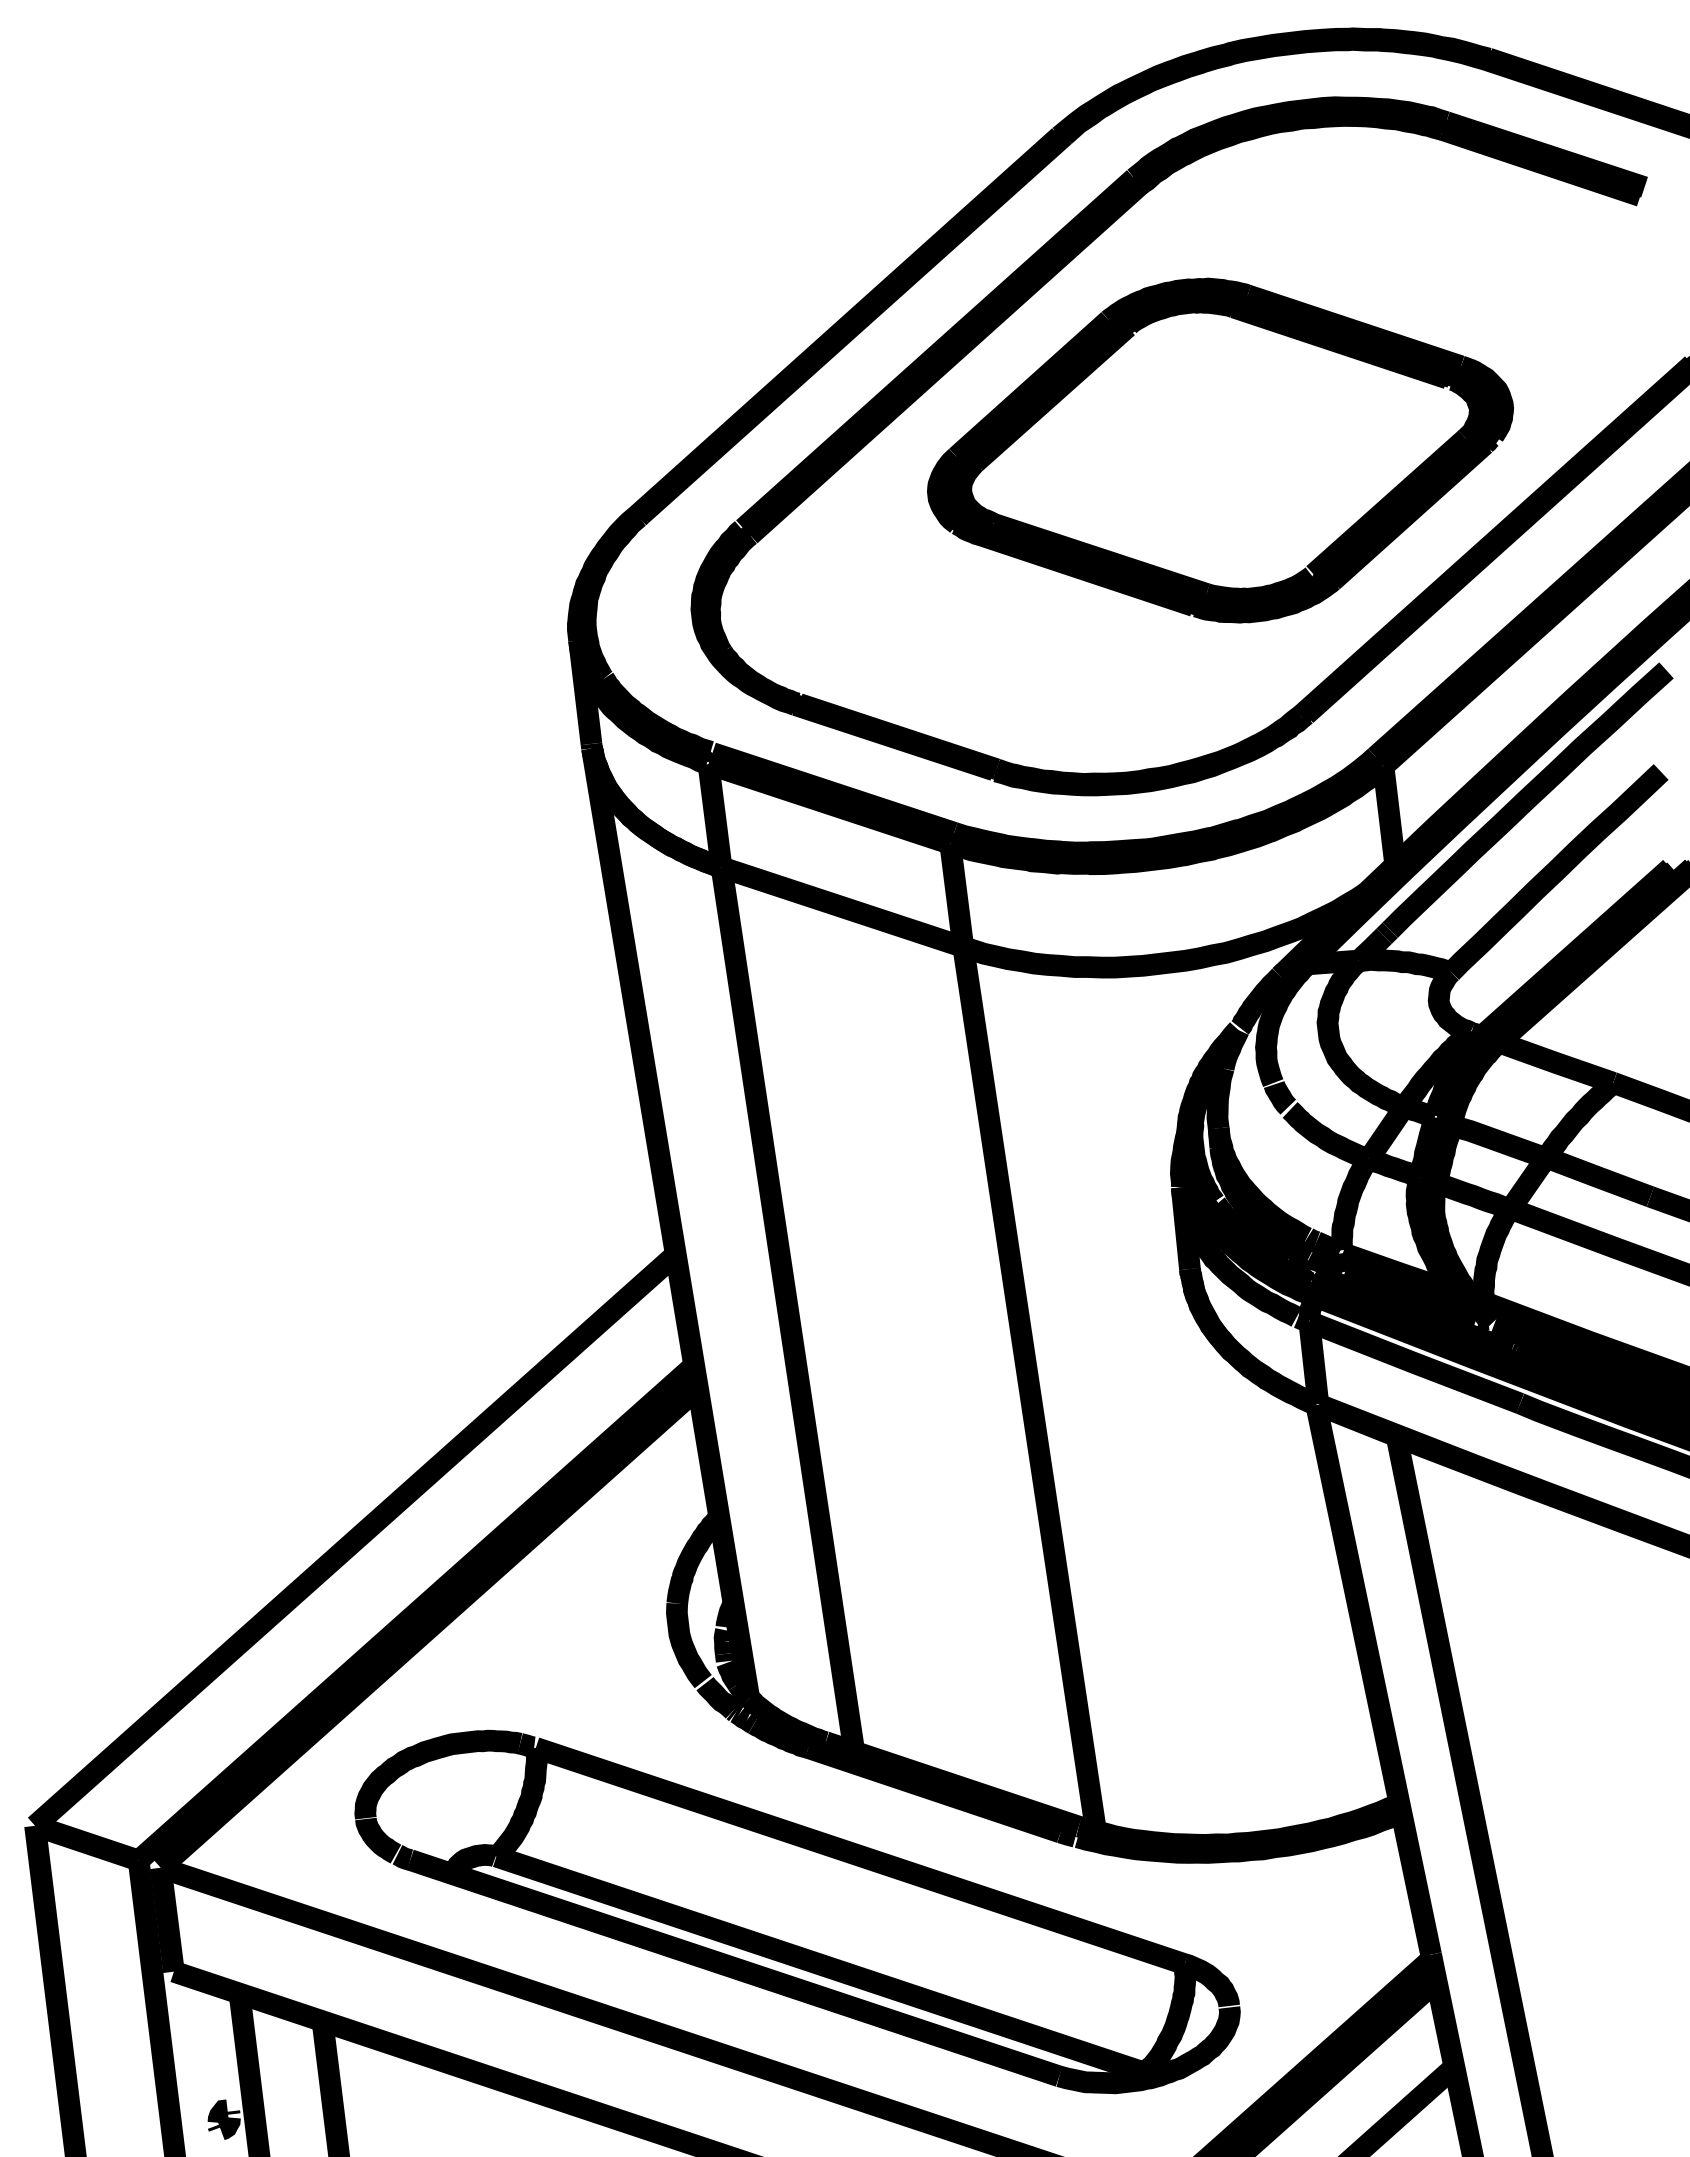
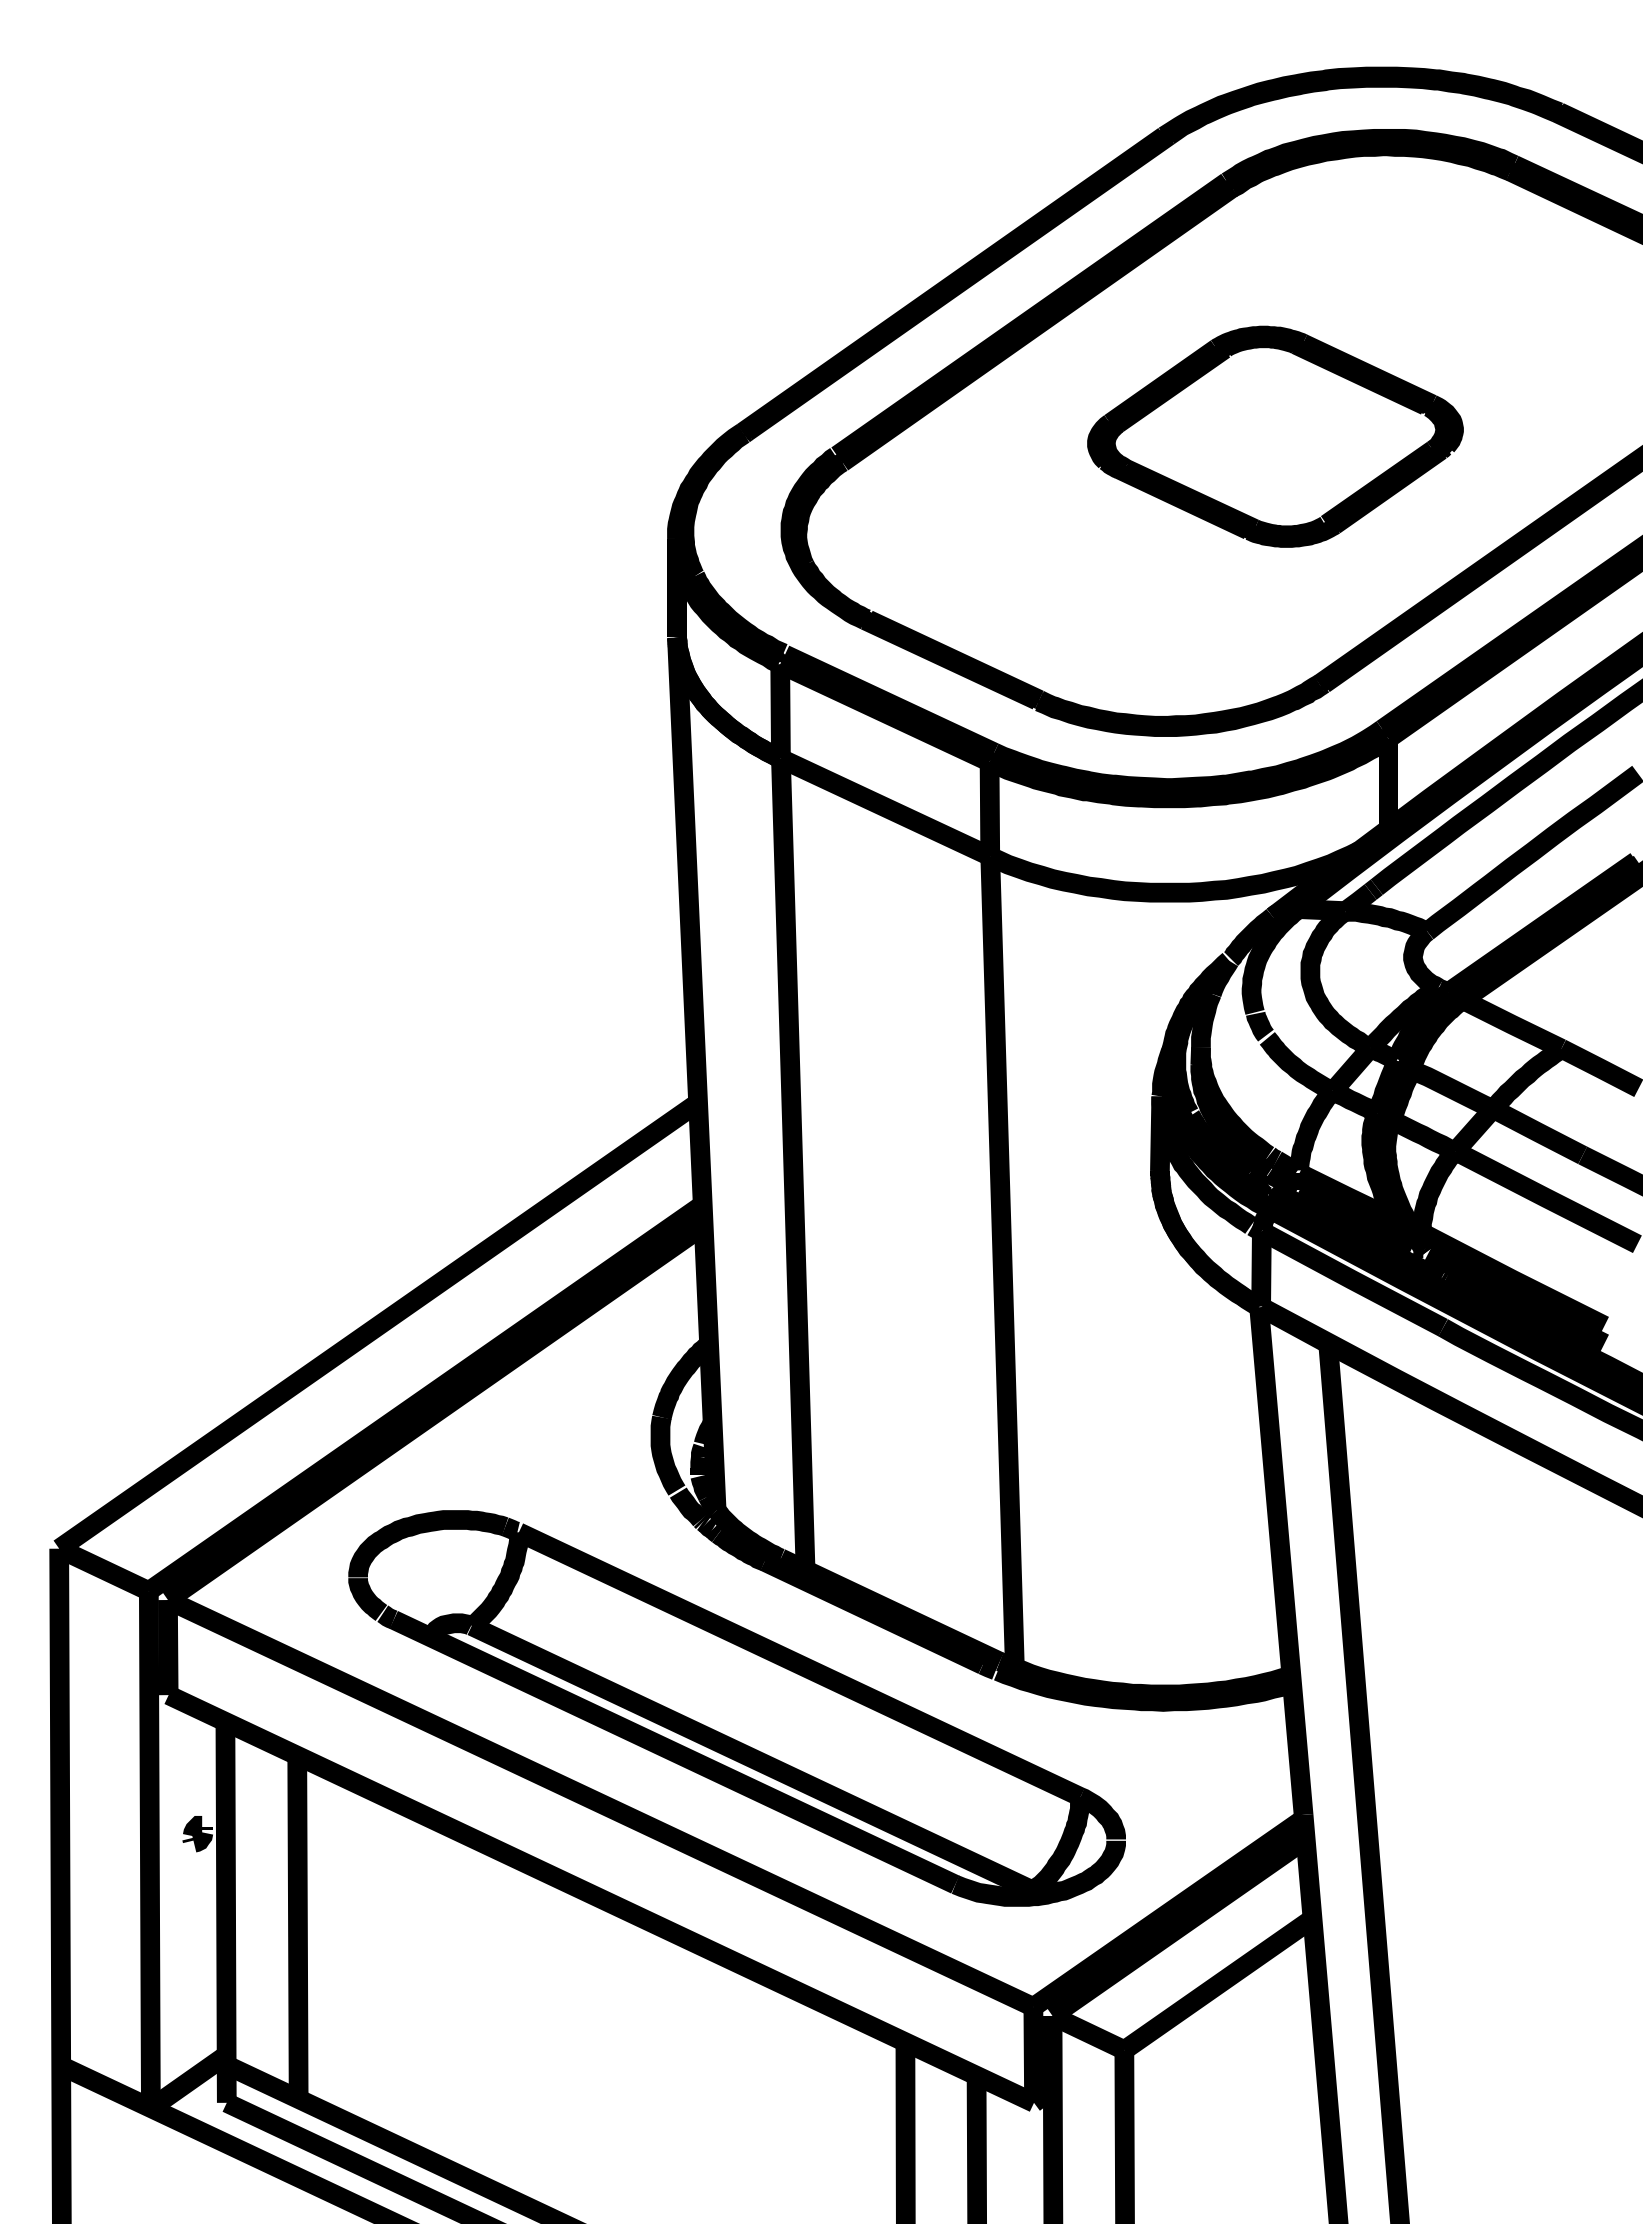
part: (1220, 450) -> (1275, 436), size x0.7

